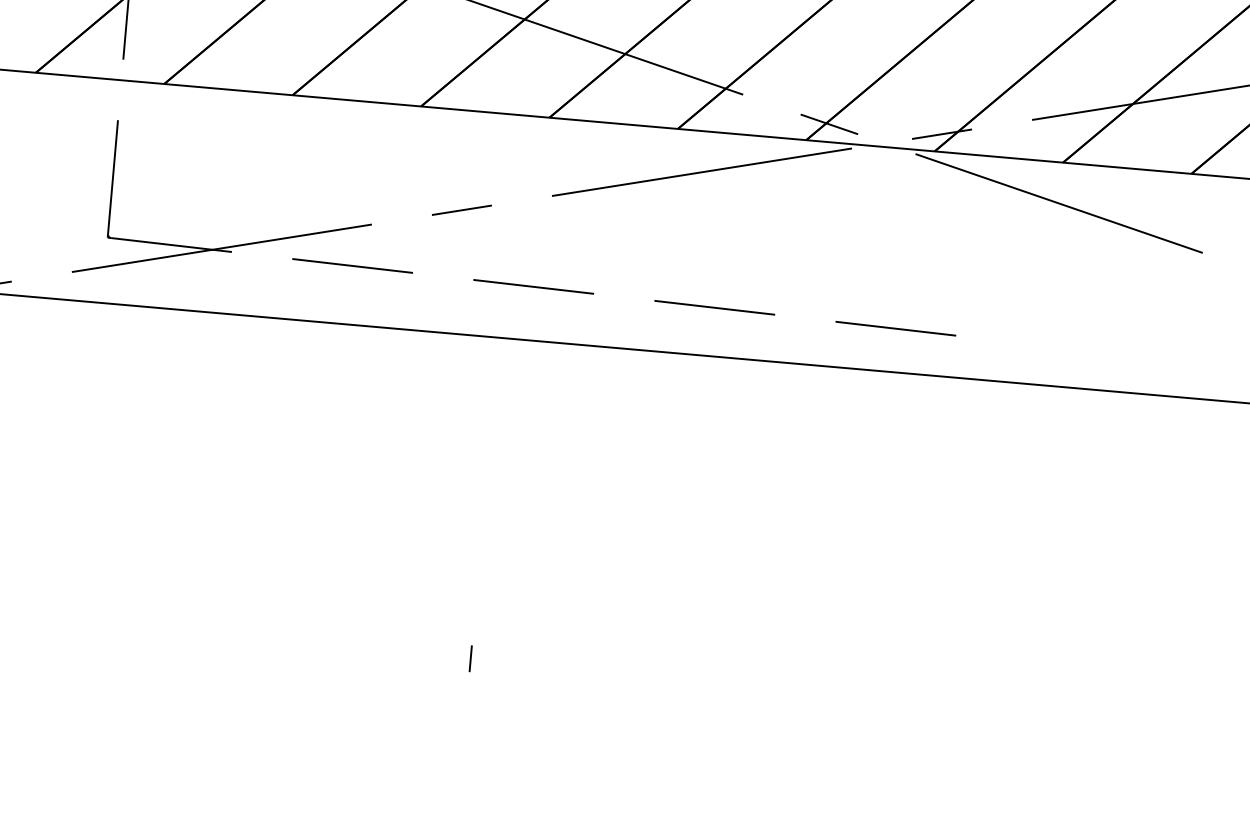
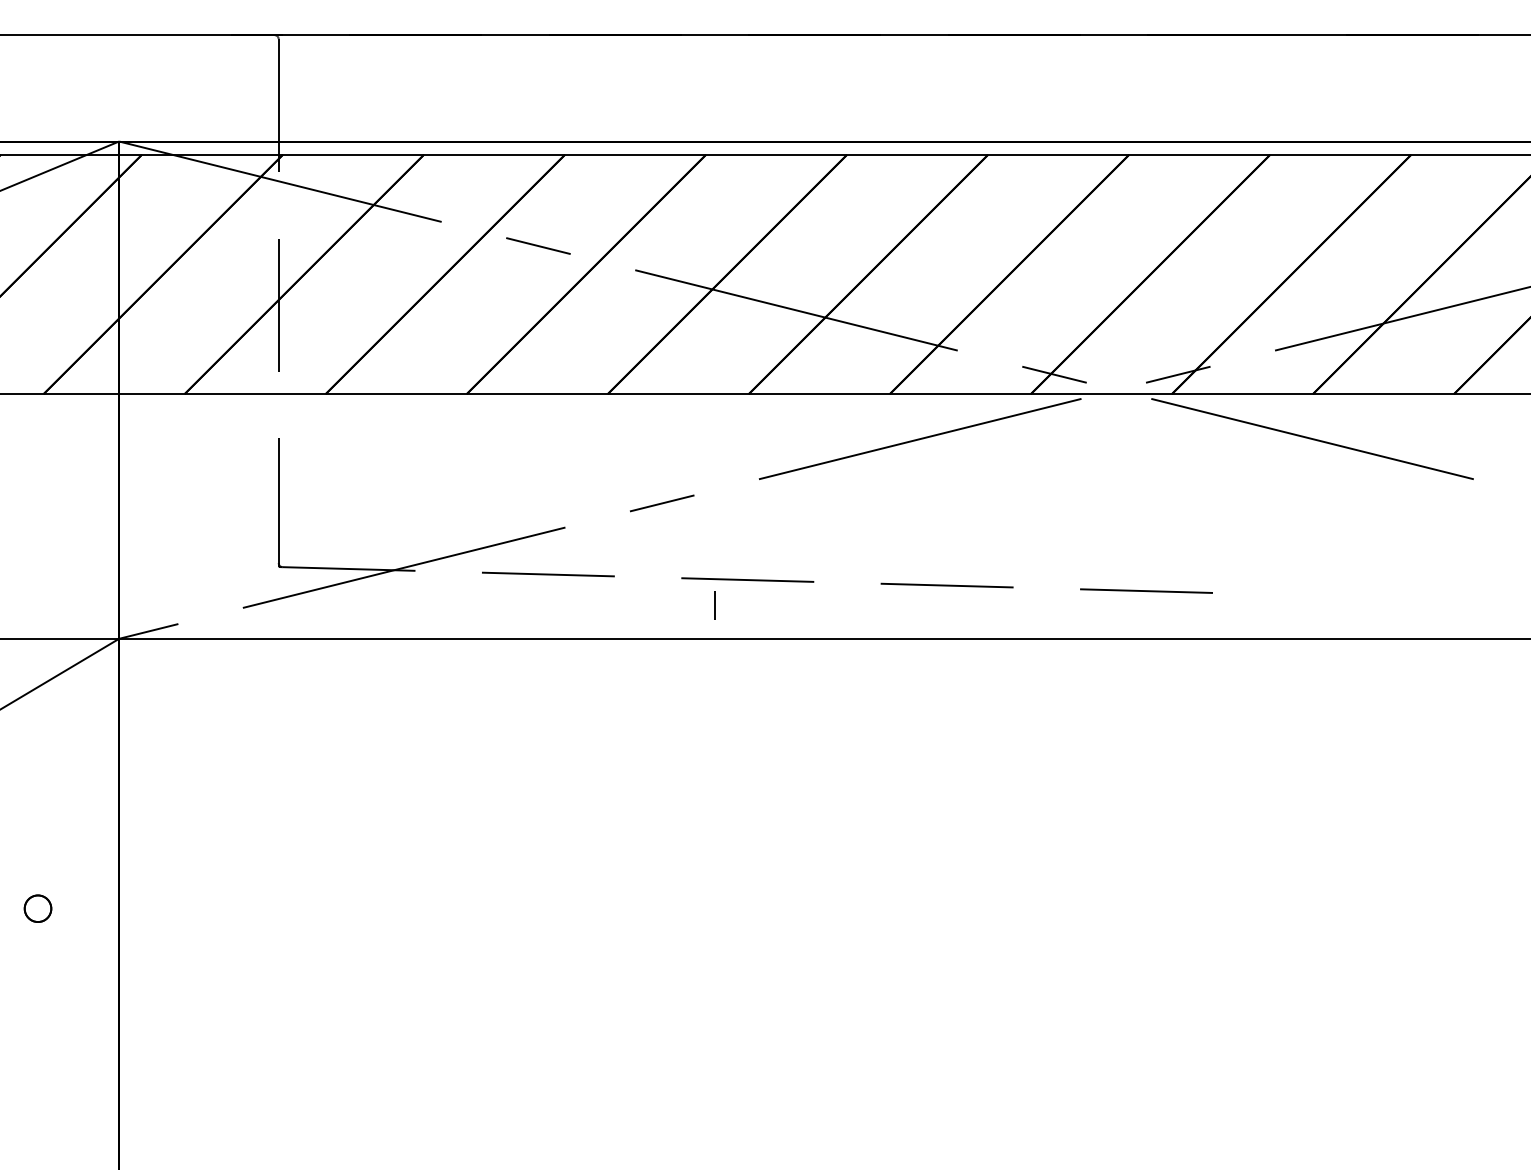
line: (470, 658) -> (714, 605), moved

